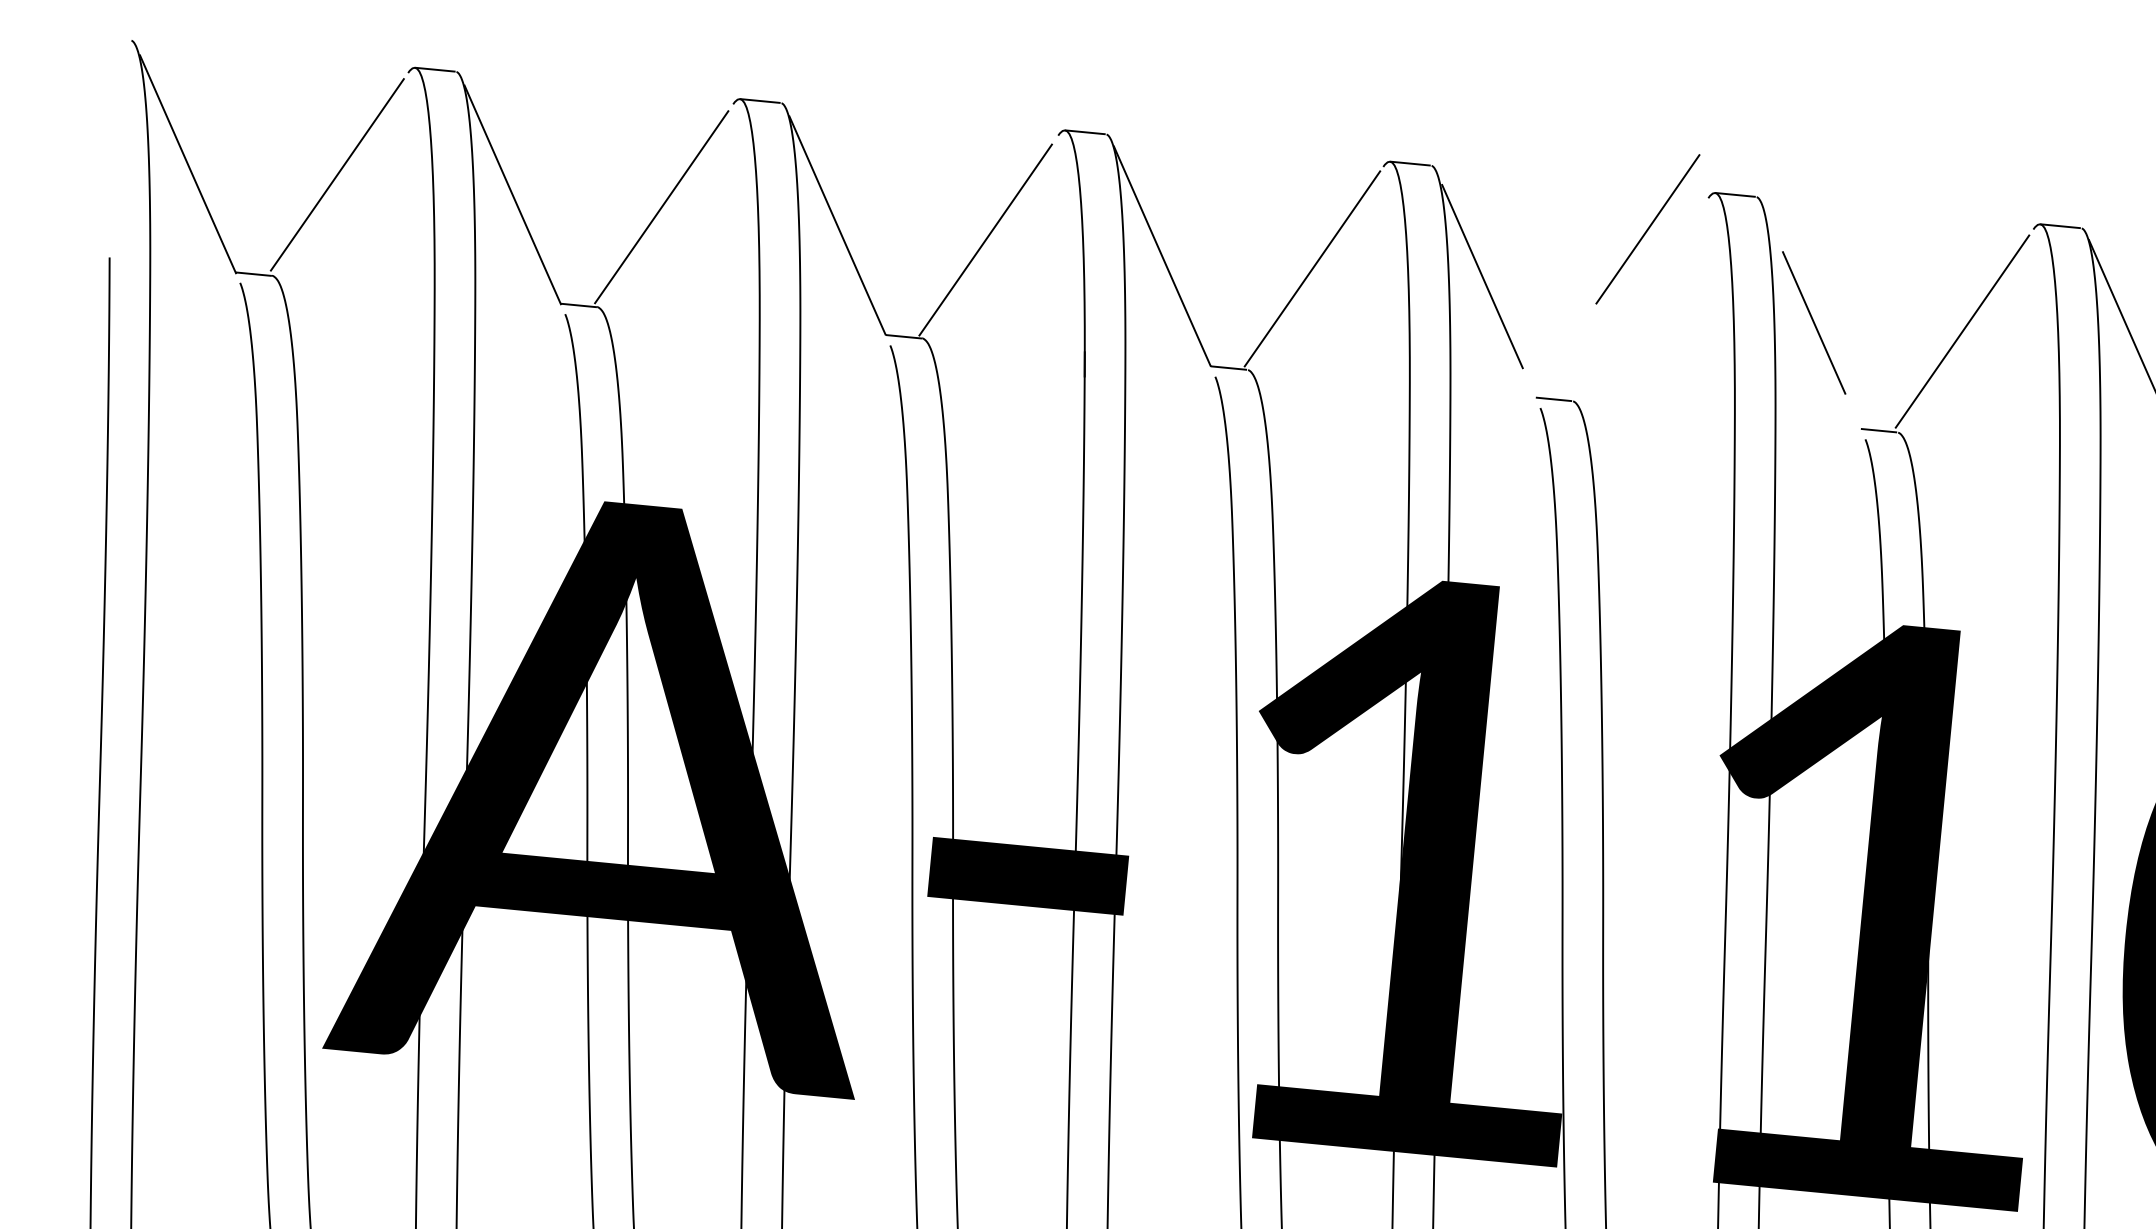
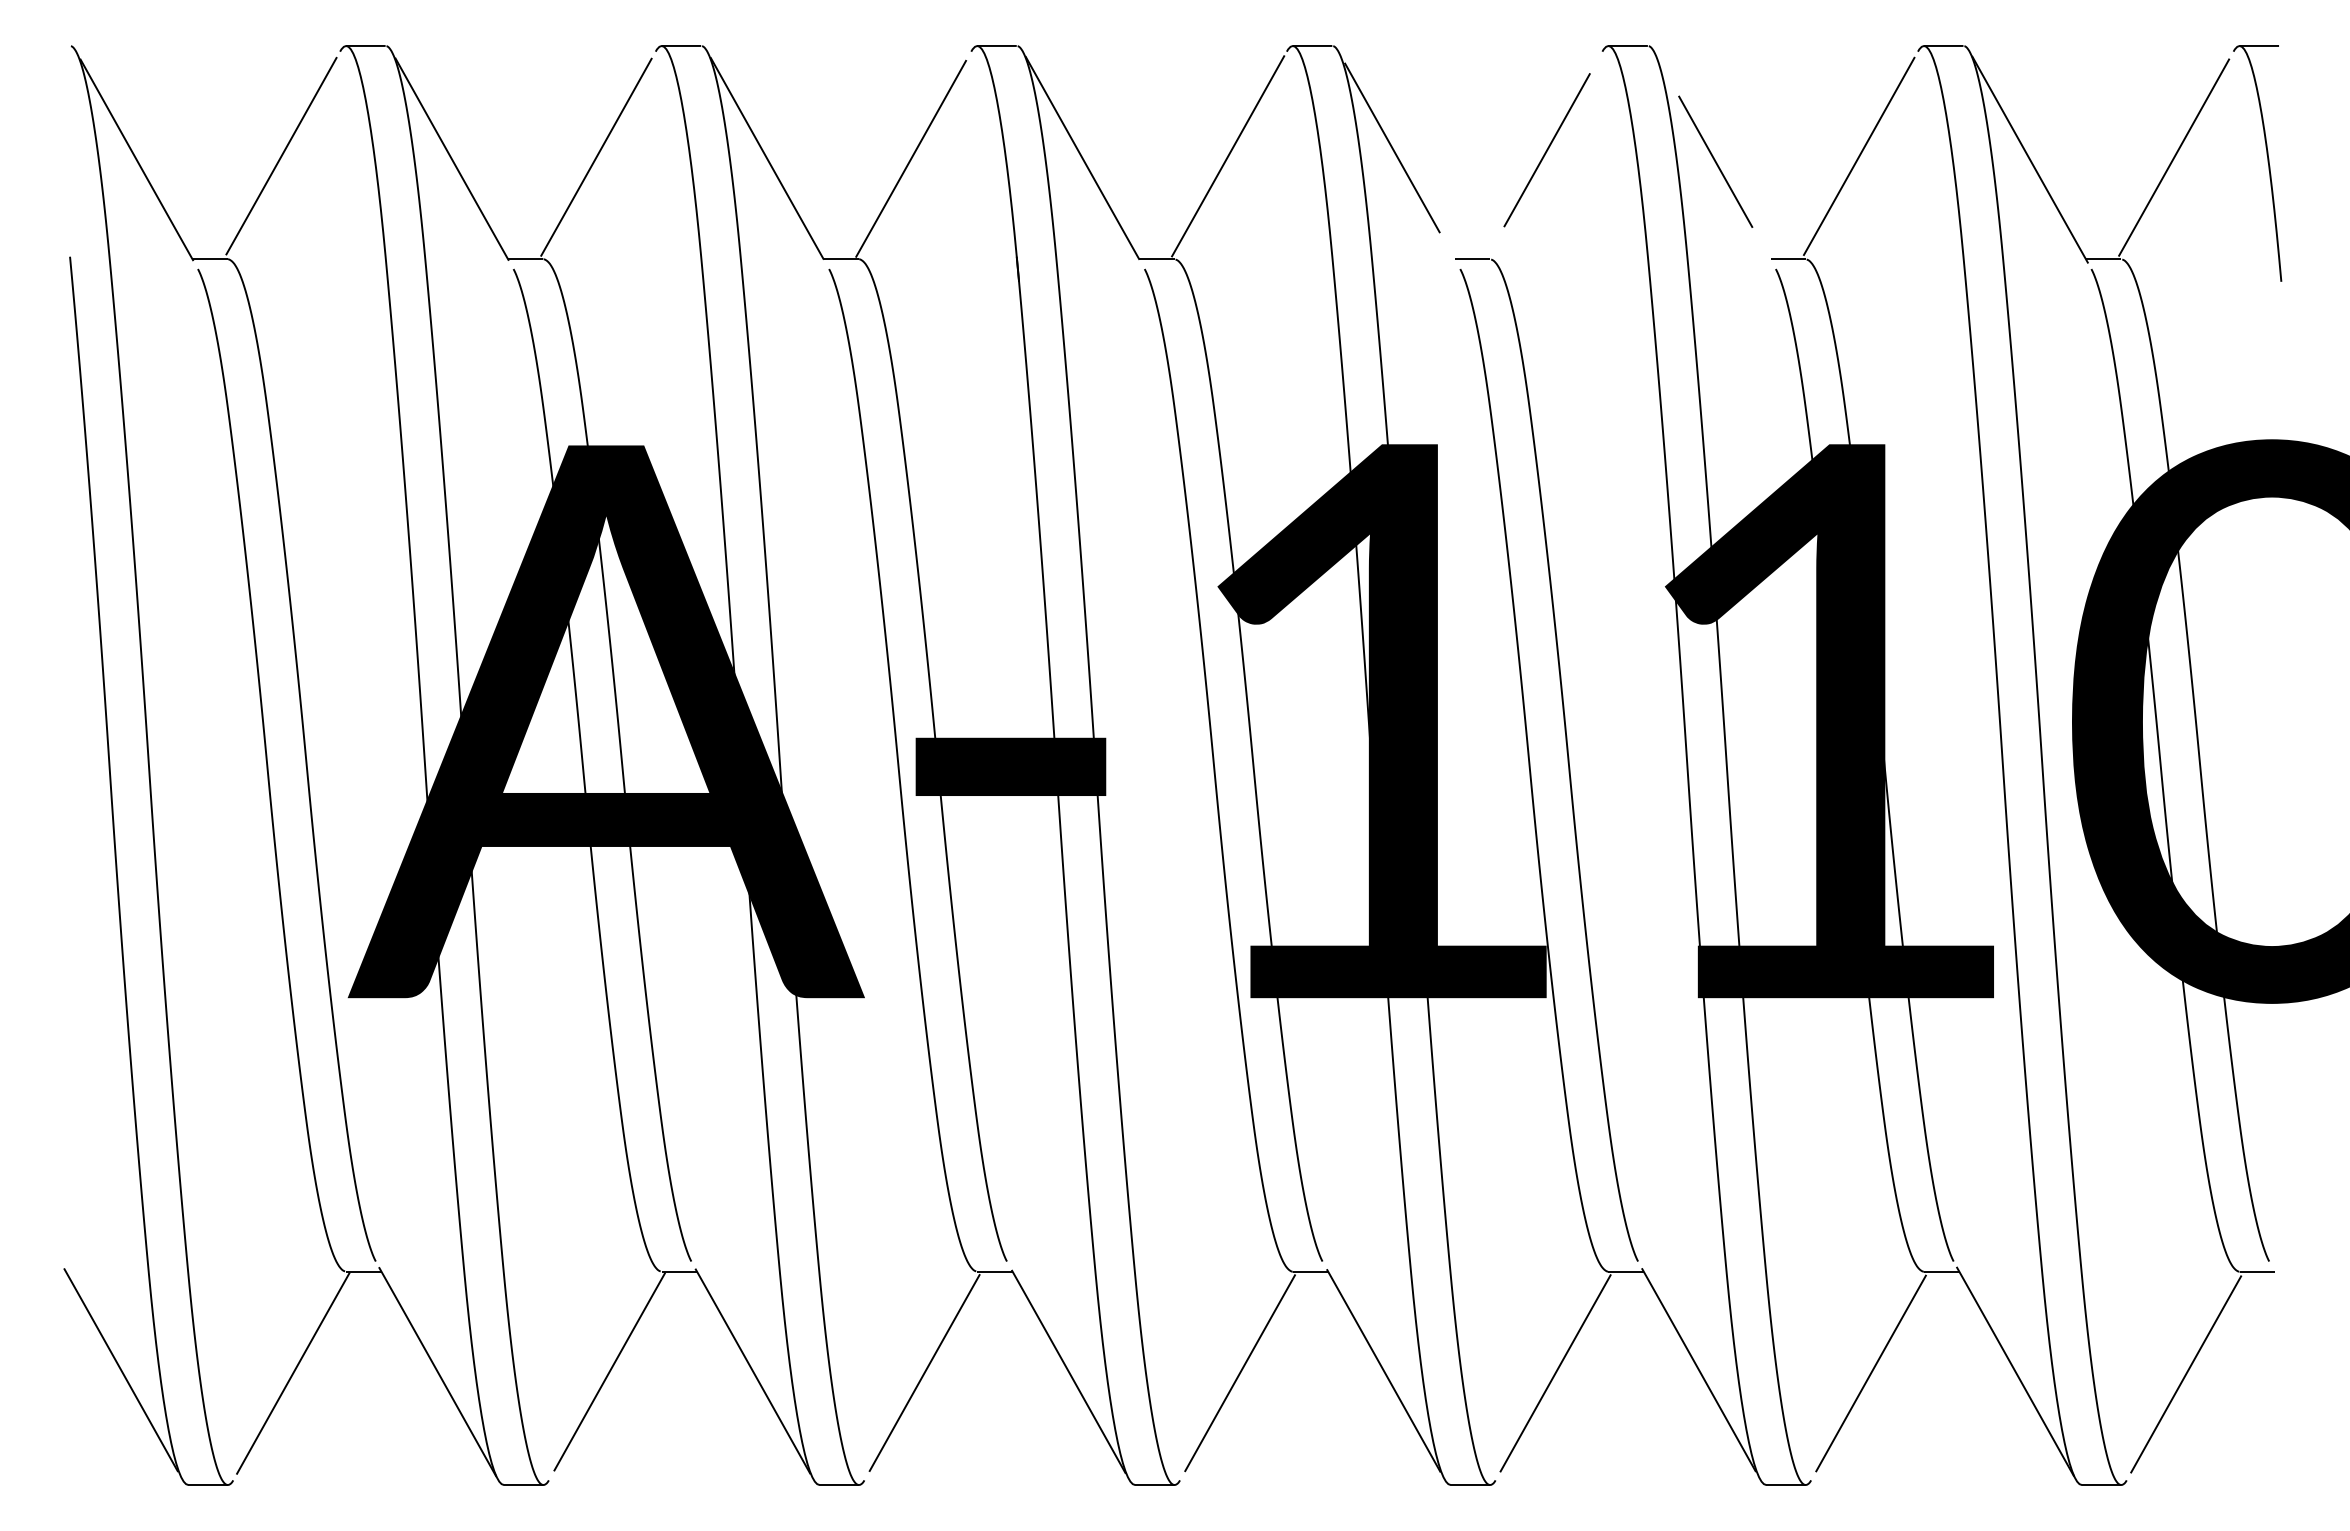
line: (1647, 229) -> (1546, 150), moved

